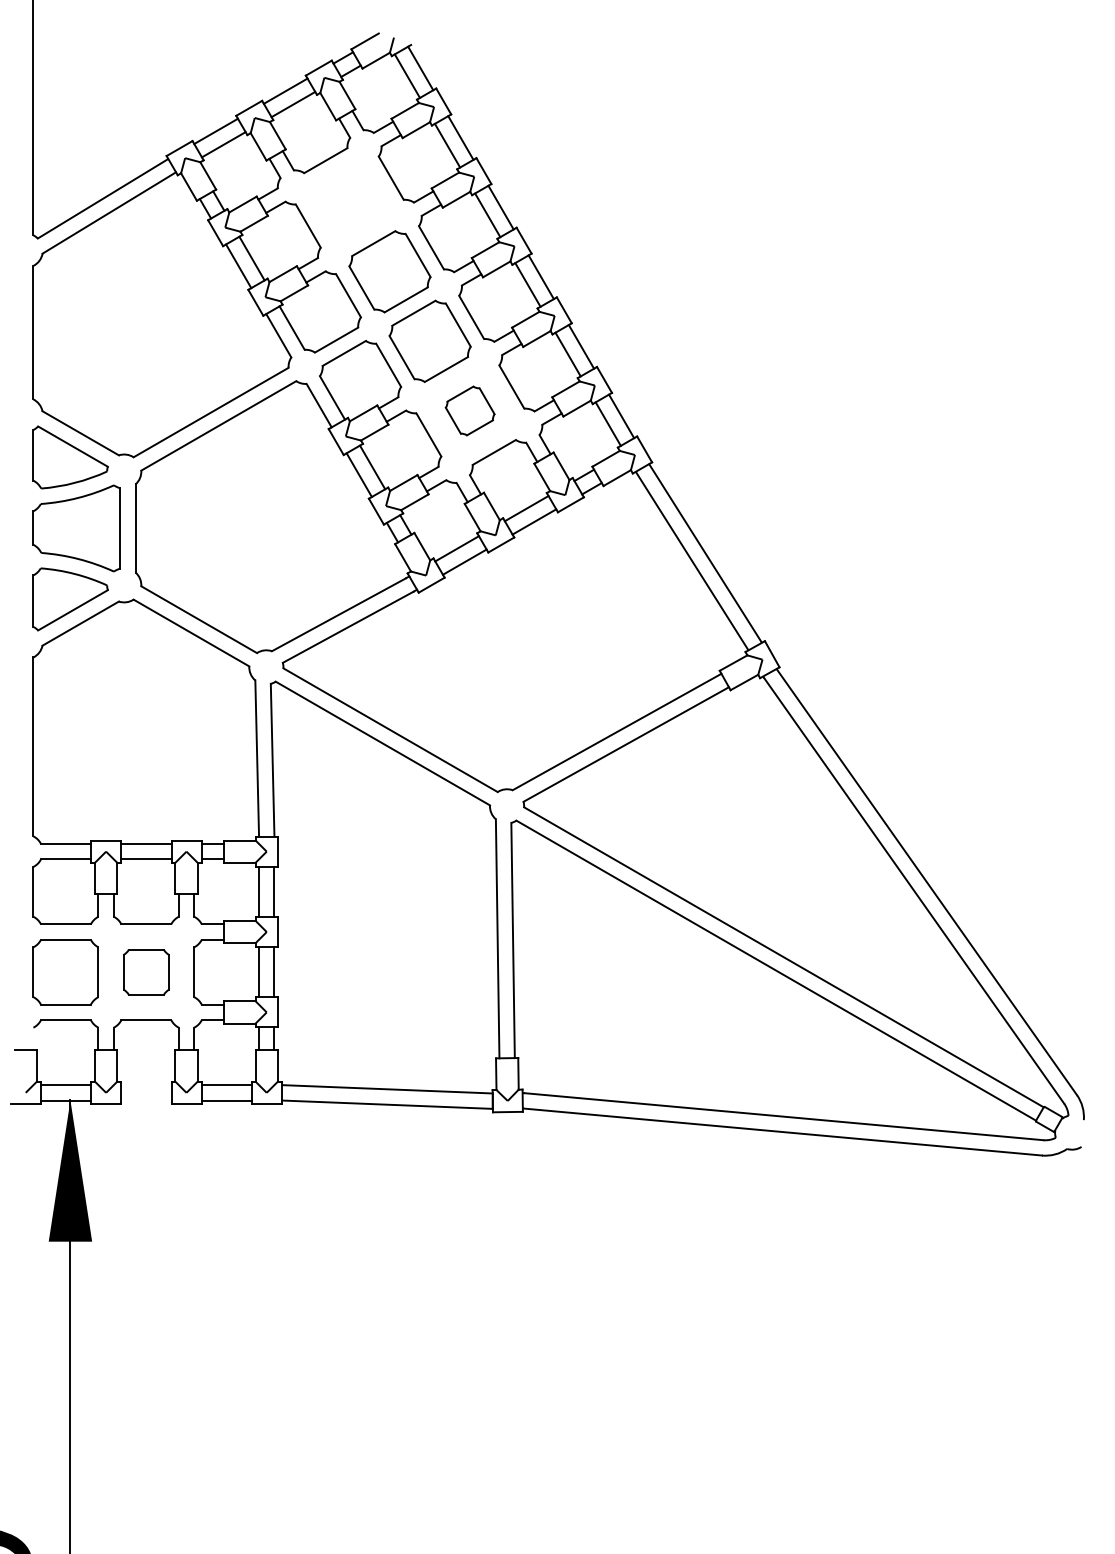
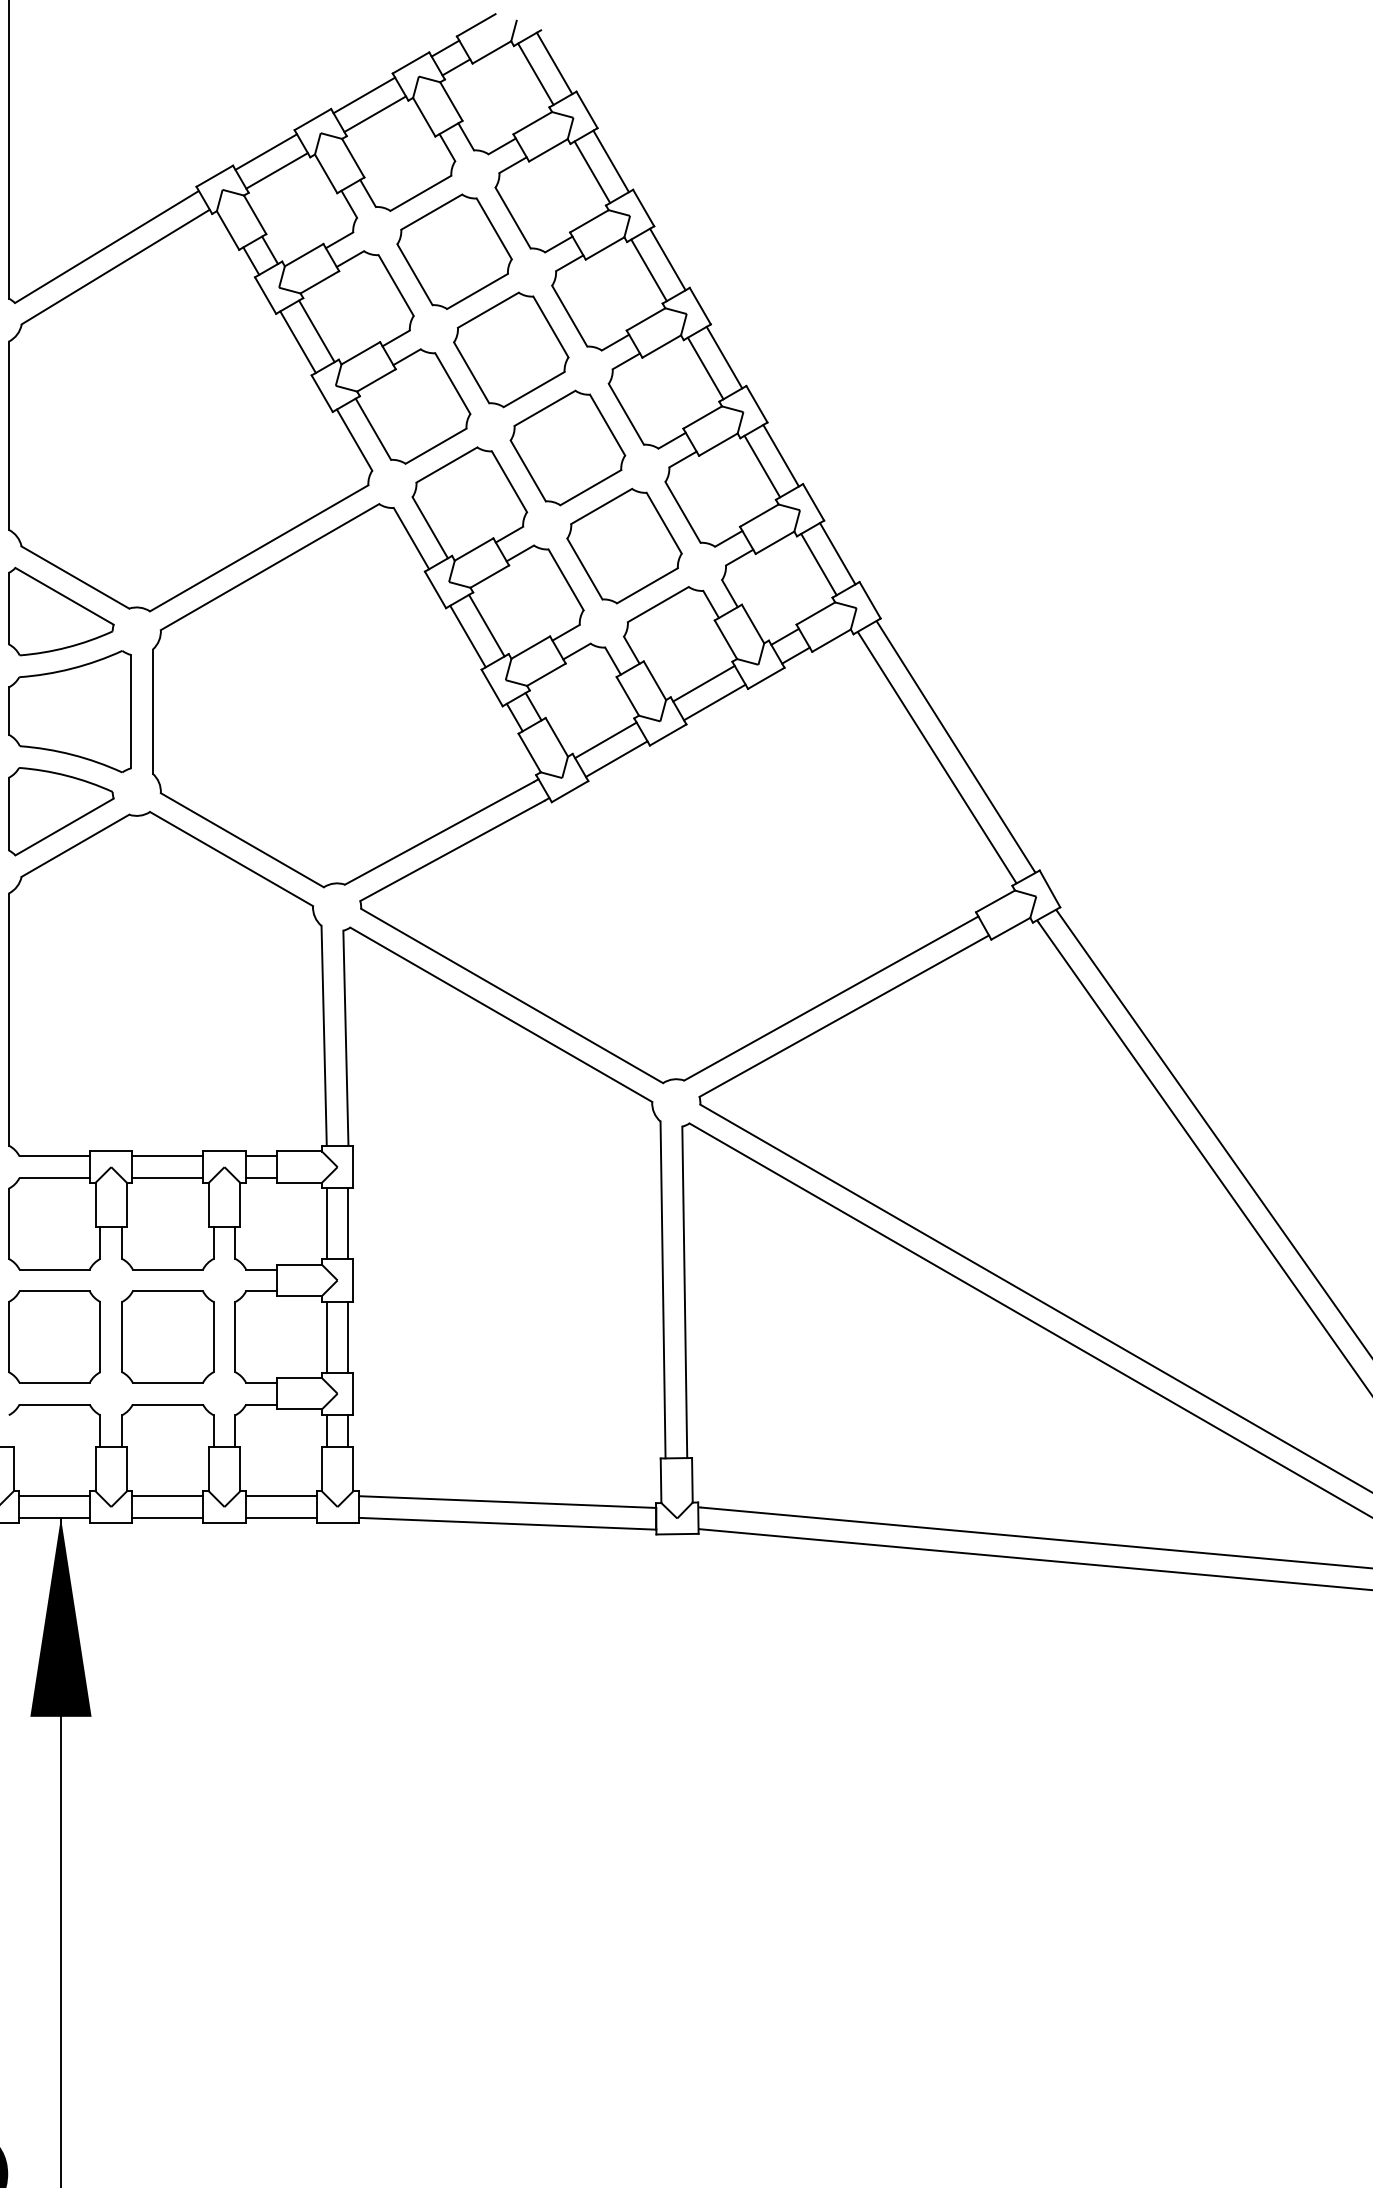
part: (349, 201) -> (454, 250), added
part: (469, 410) -> (623, 545), size x1.67
part: (146, 972) -> (168, 1337), size x1.43
line: (146, 1085) -> (168, 1496), added
line: (146, 1100) -> (168, 1517), added

